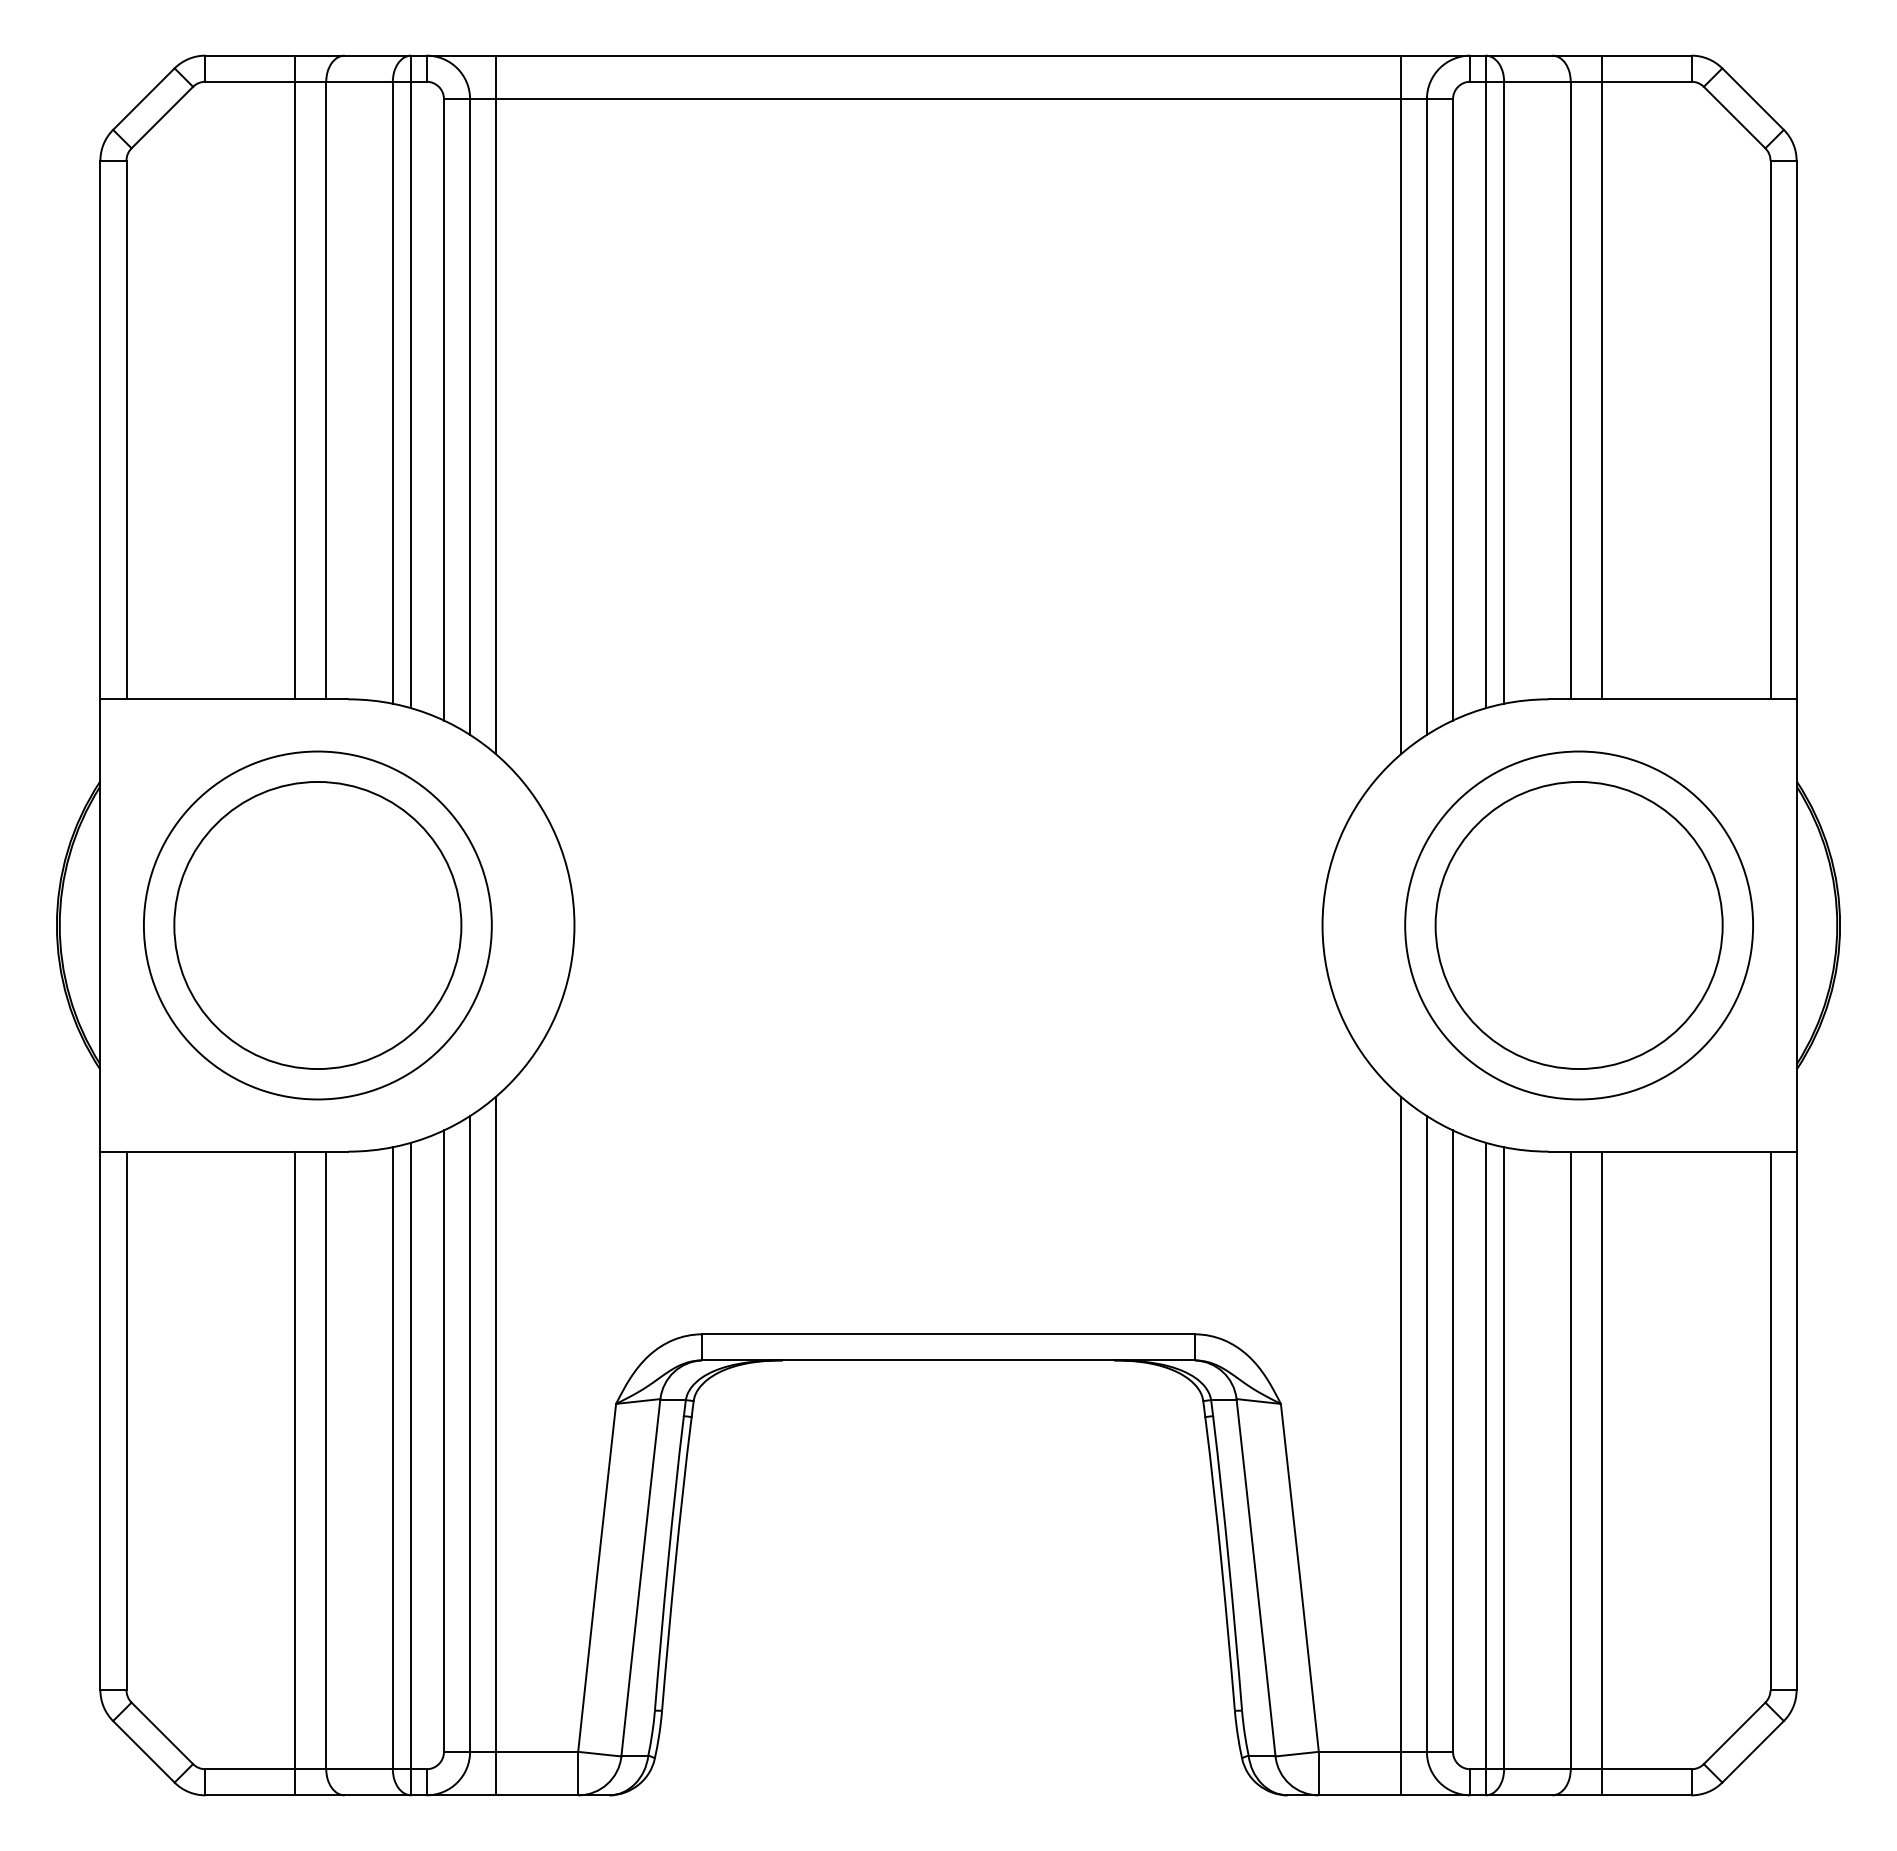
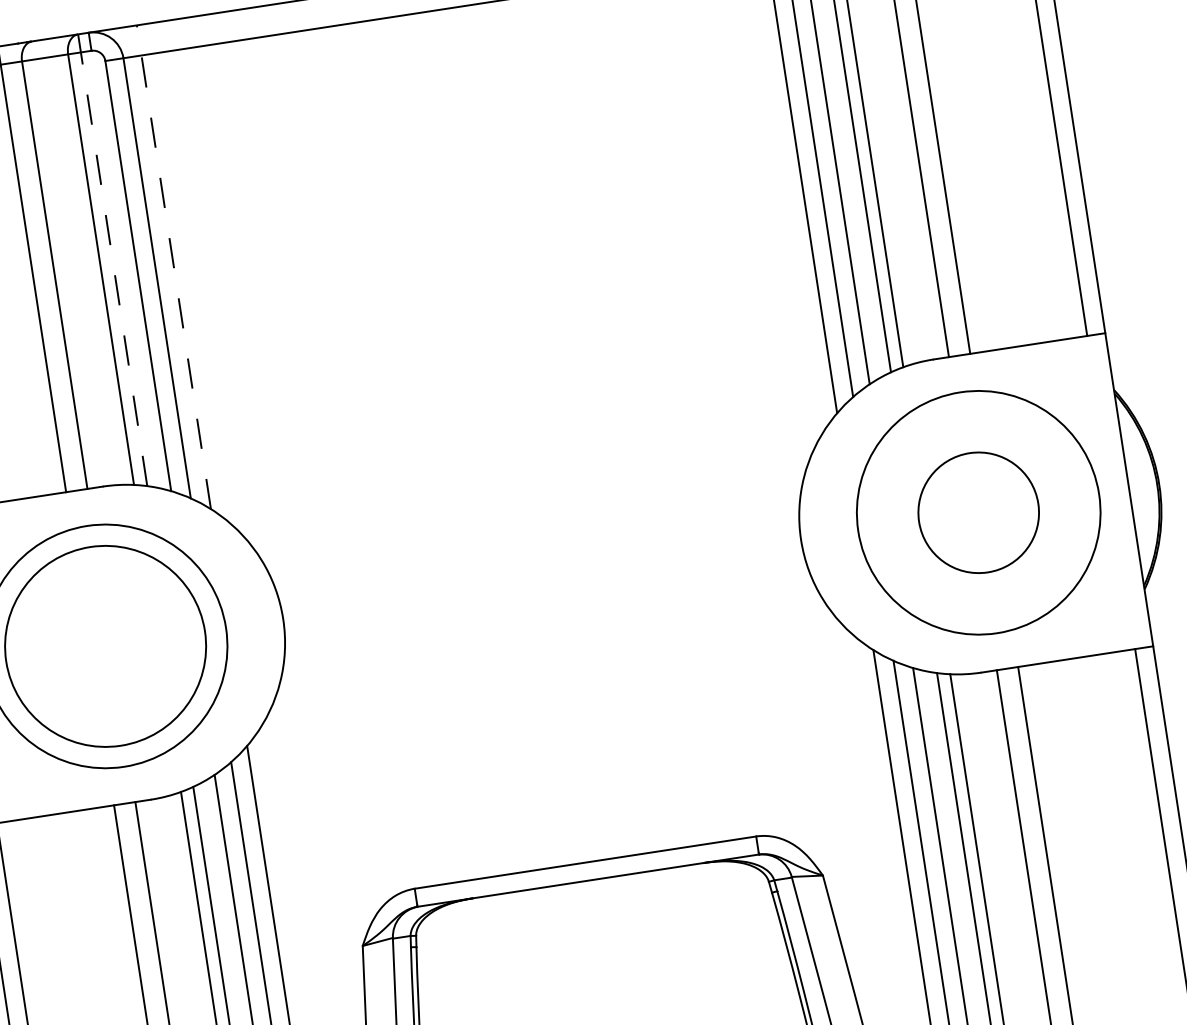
line: (411, 382) -> (112, 260), solid -> dashed
line: (496, 404) -> (174, 266), solid -> dashed
circle: (1578, 925) -> (978, 512), size x0.6

